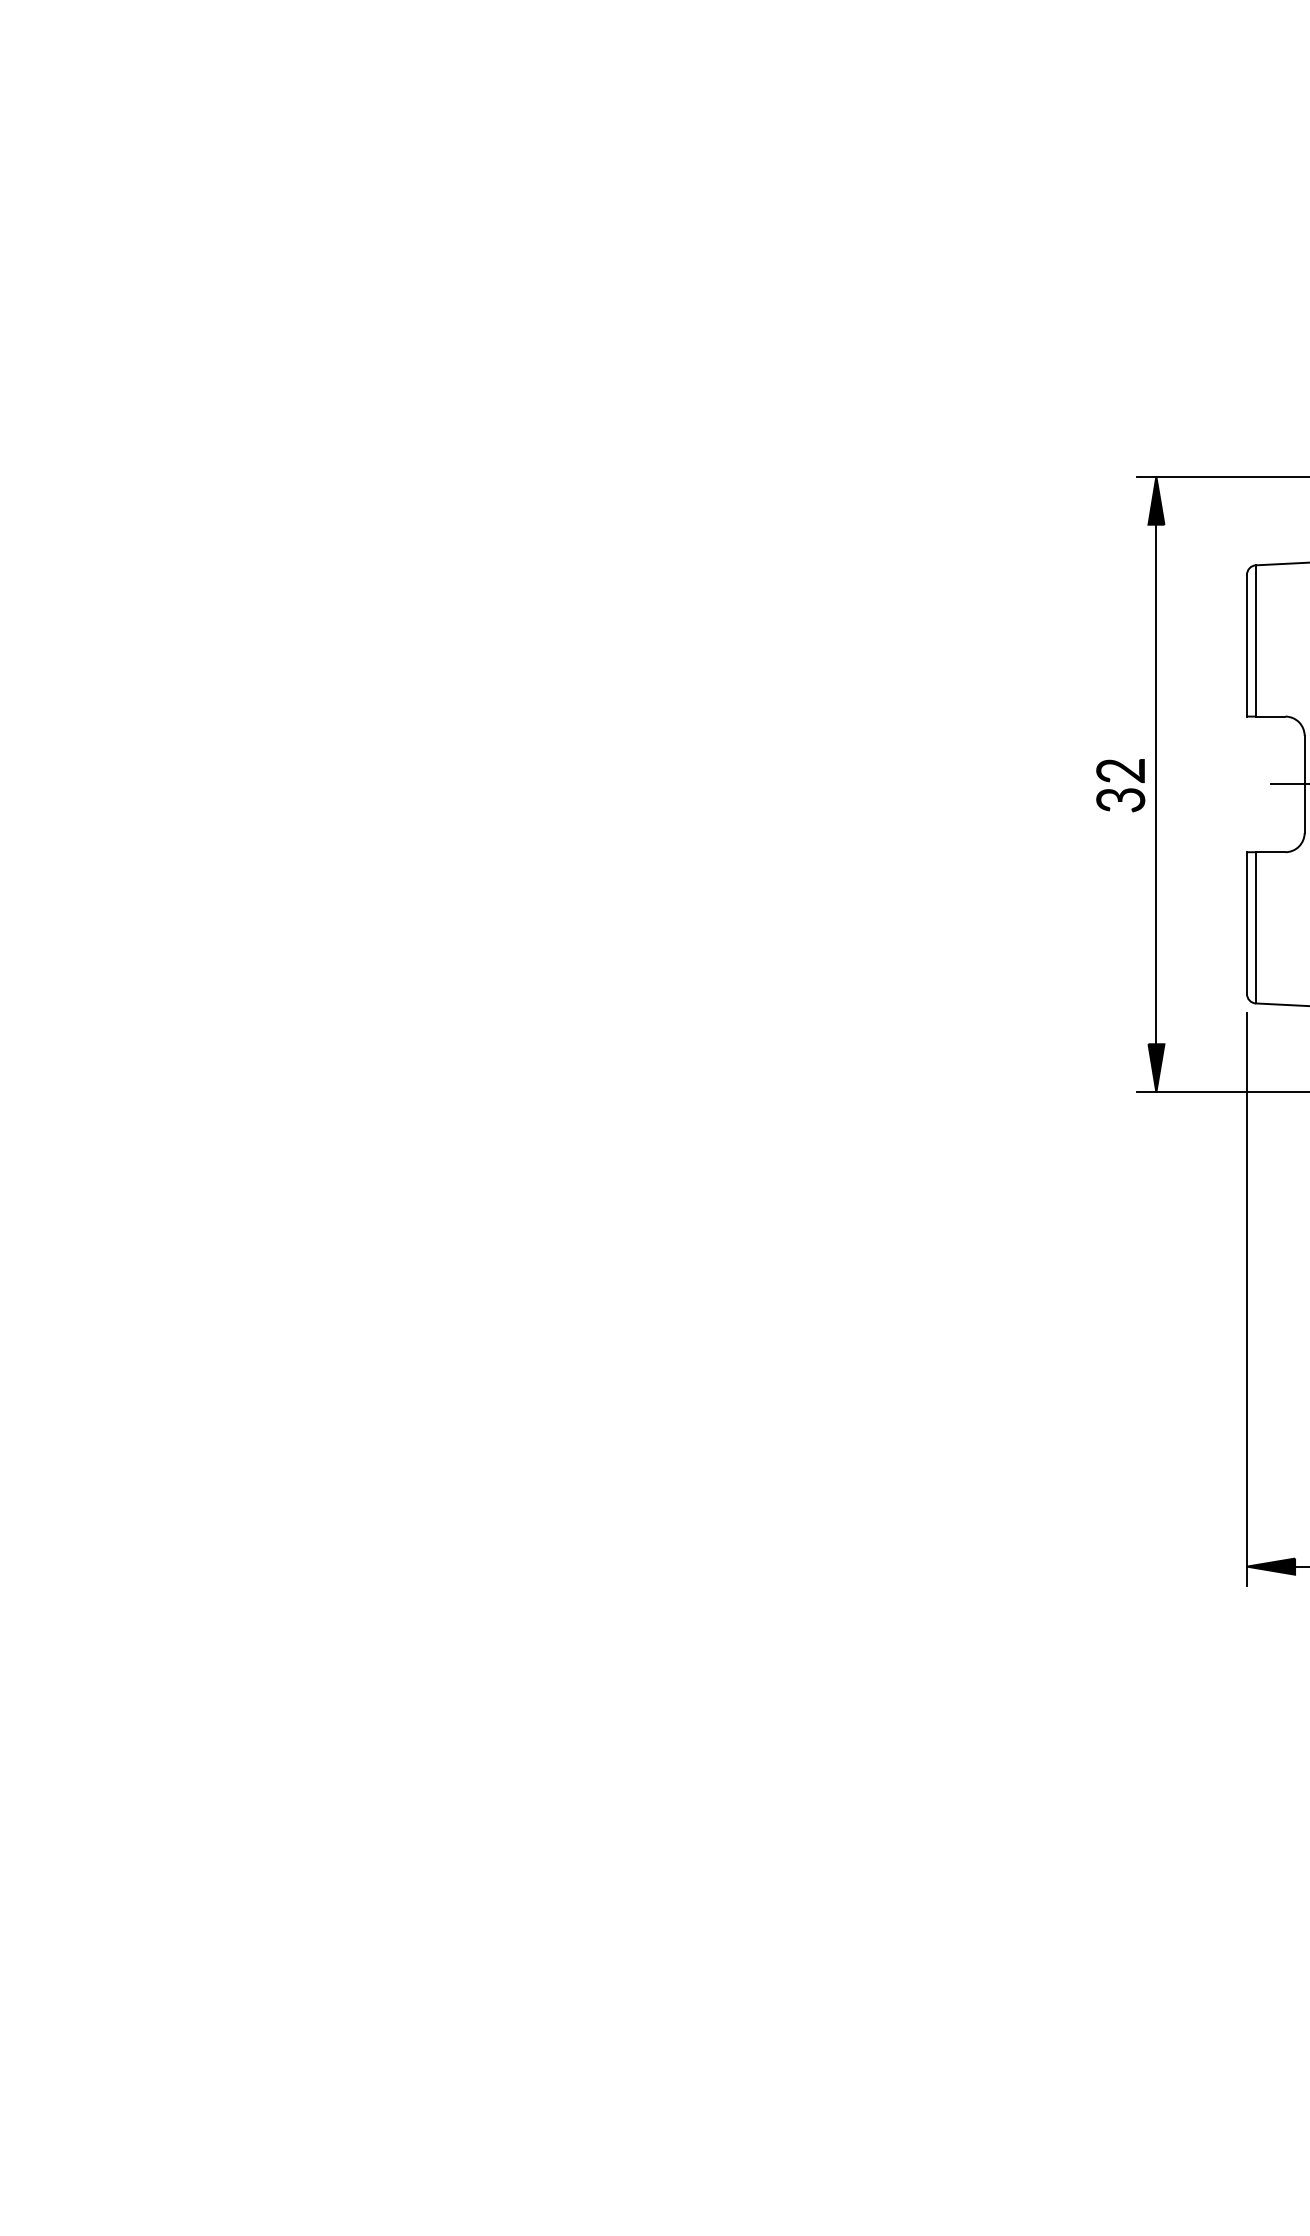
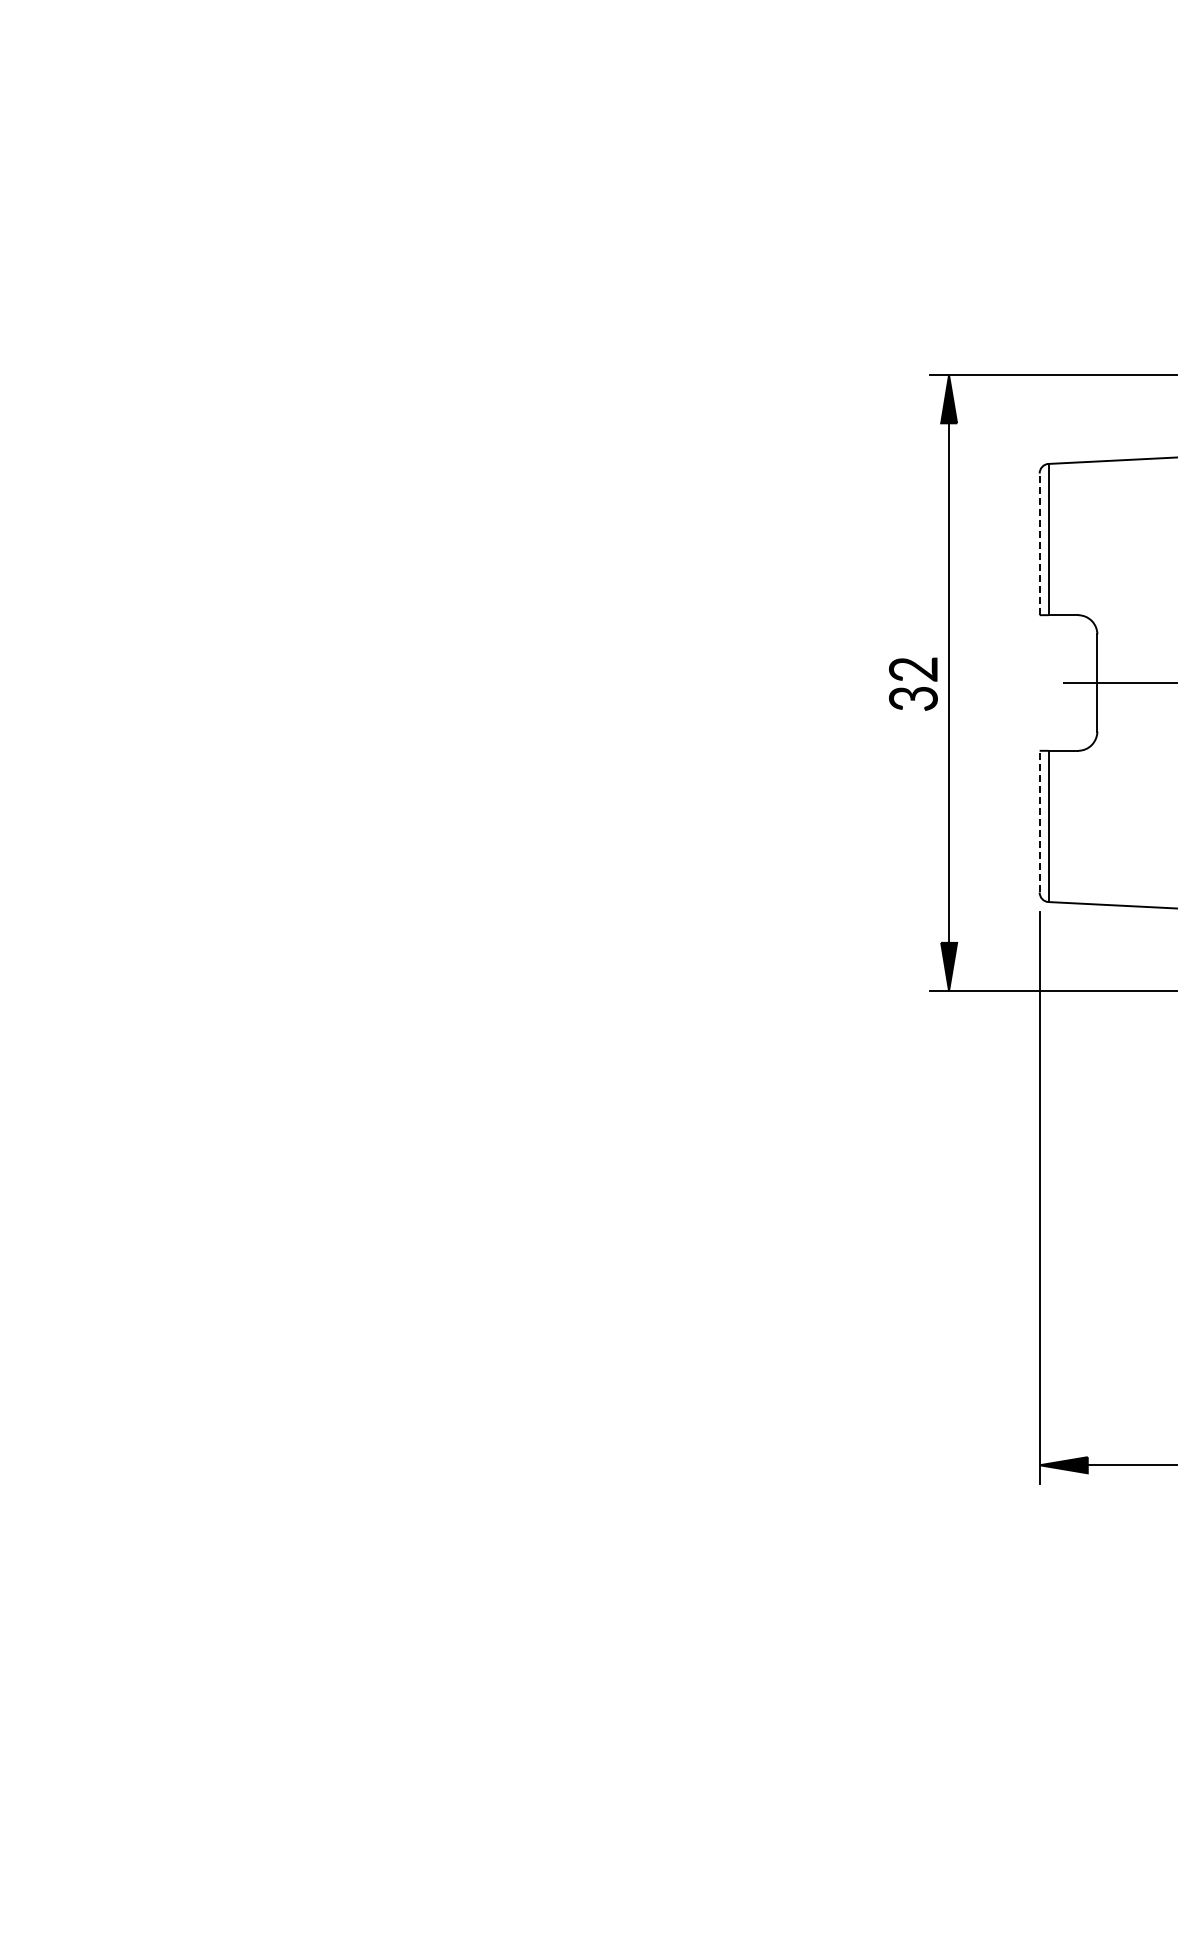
line: (1246, 645) -> (1039, 544), solid -> dashed
line: (1246, 923) -> (1039, 822), solid -> dashed

